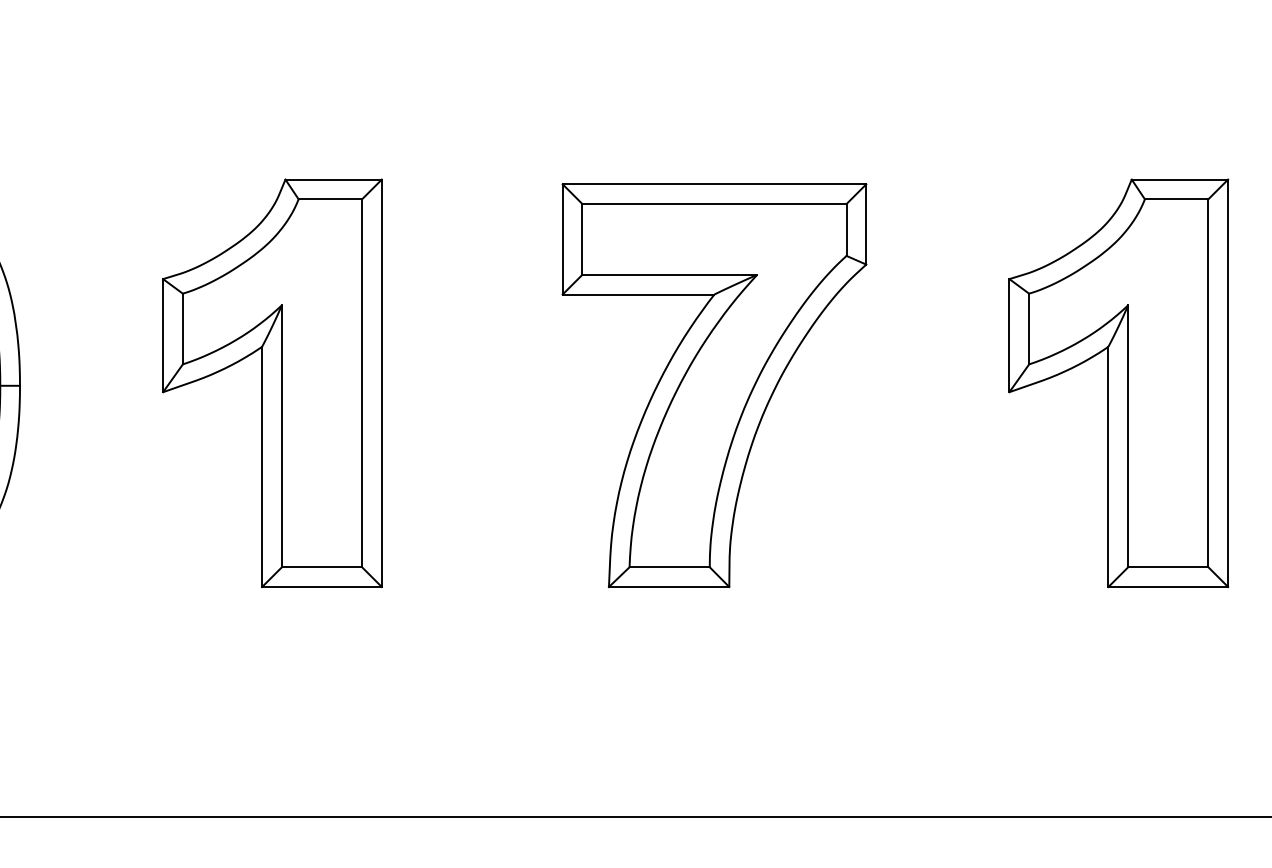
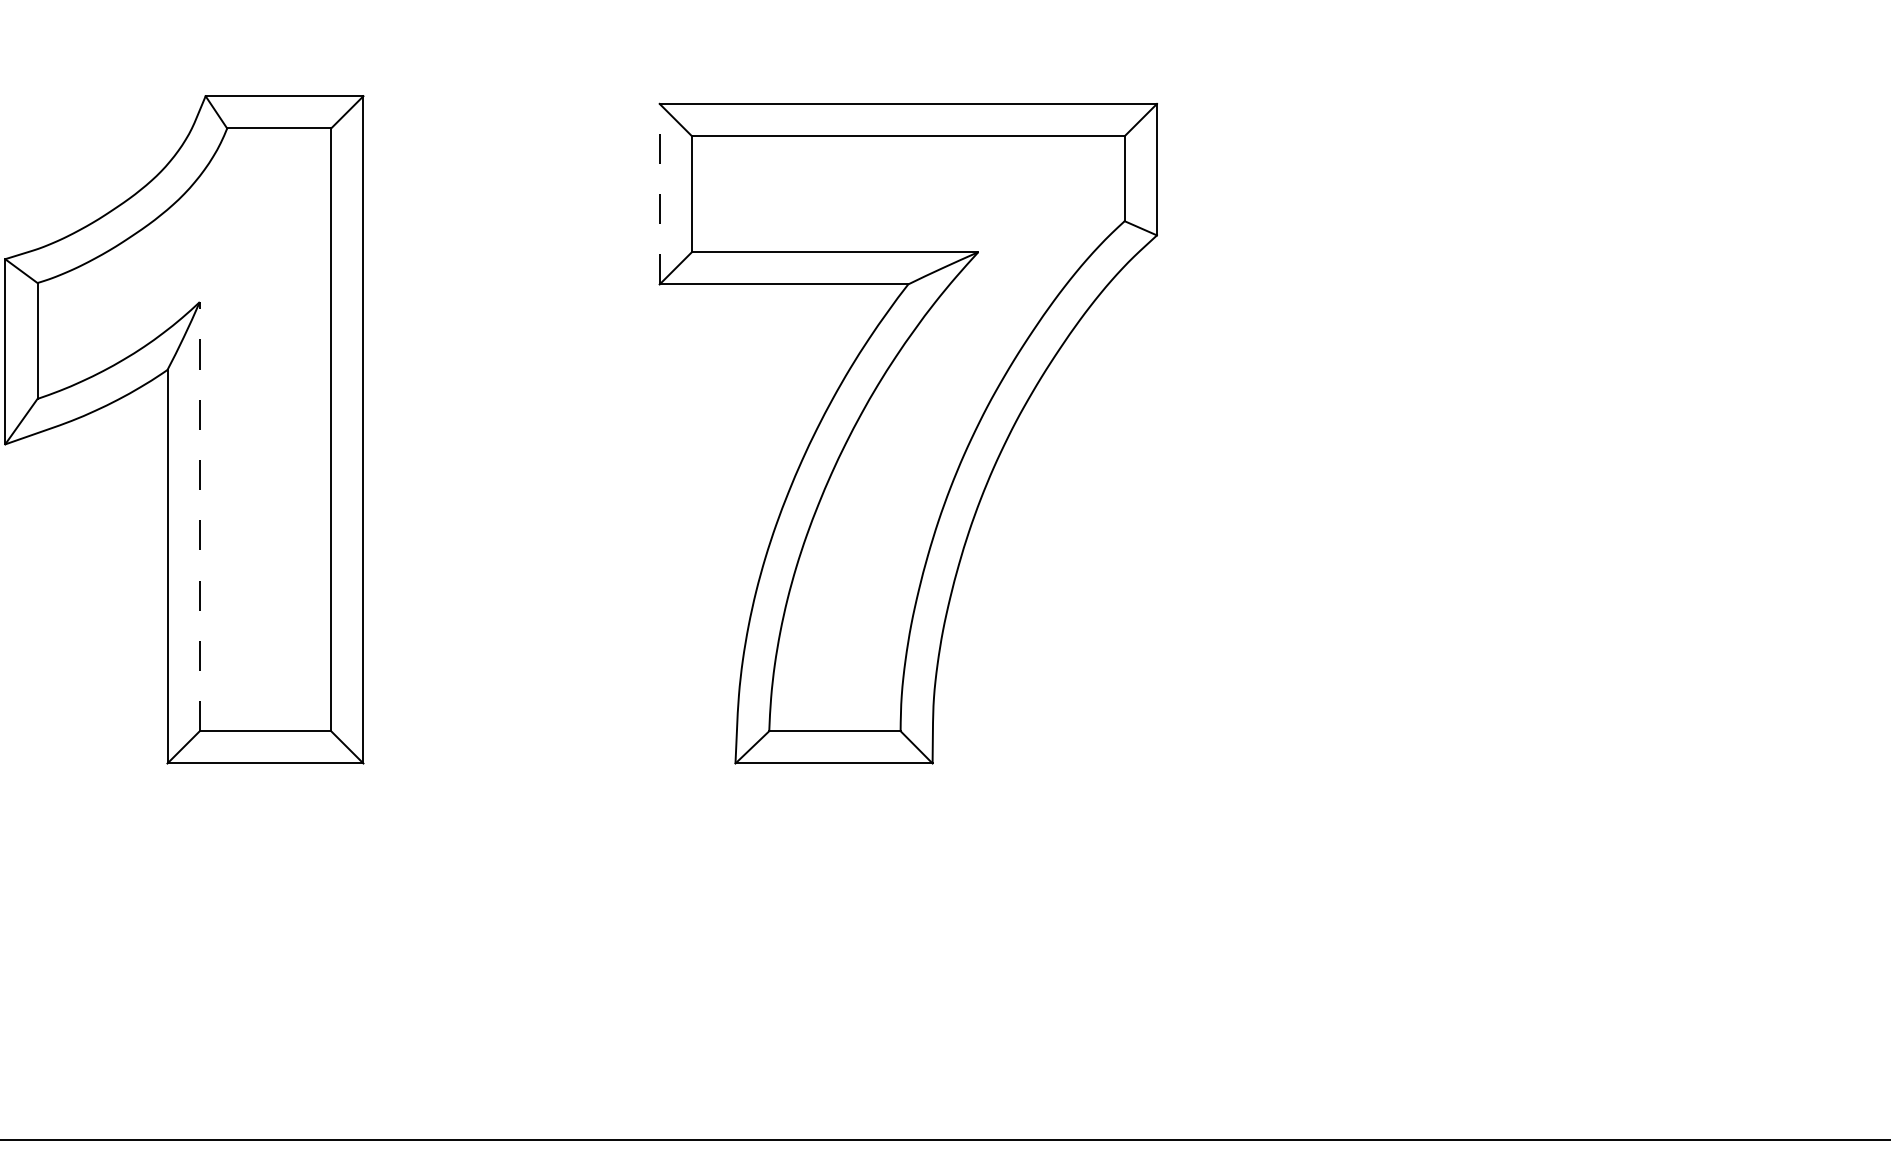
line: (562, 238) -> (659, 192), solid -> dashed
part: (1118, 383) -> (1570, 430), removed
line: (281, 436) -> (199, 516), solid -> dashed

